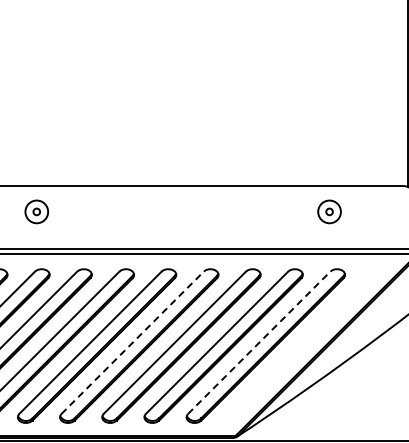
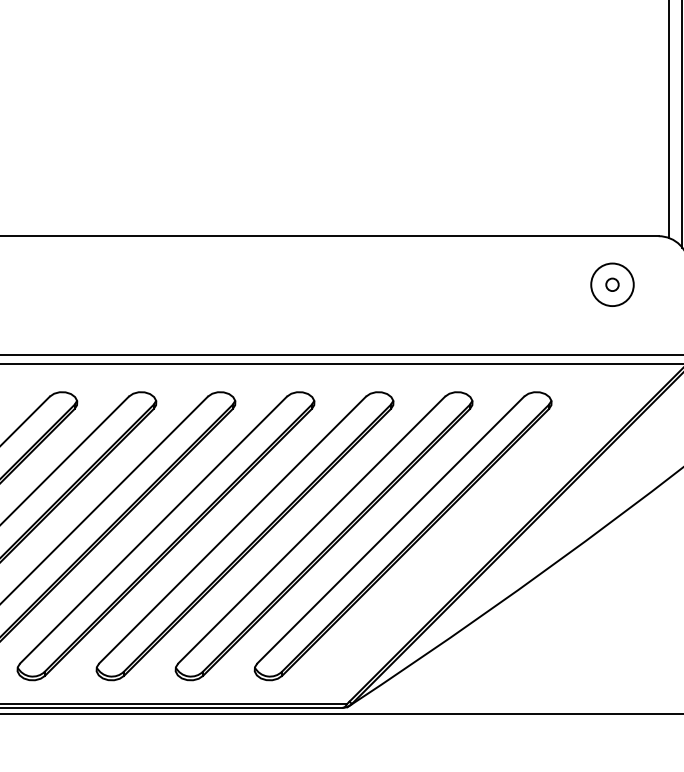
part: (329, 211) -> (612, 284), moved
line: (132, 342) -> (153, 529), dashed -> solid
line: (259, 342) -> (391, 529), dashed -> solid

